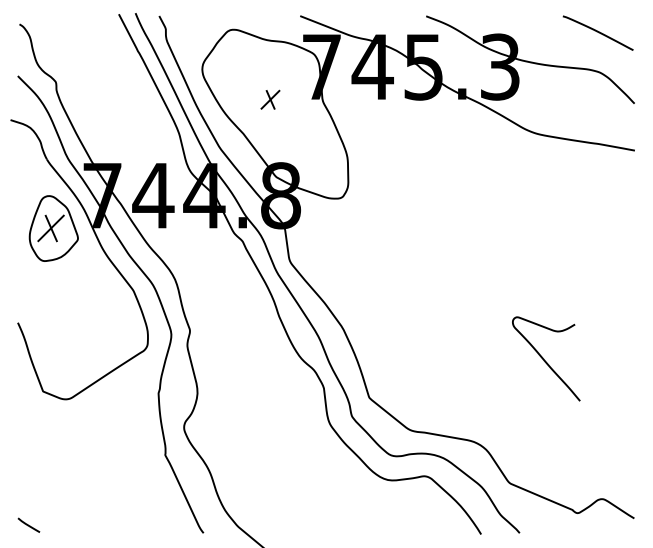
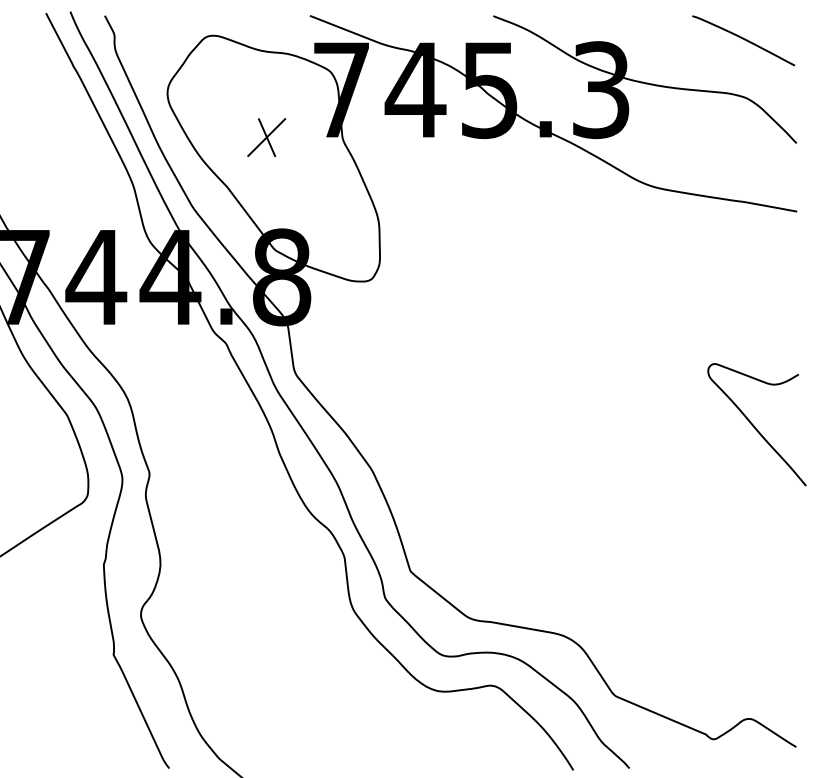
part: (270, 99) -> (266, 137), size x1.43
curve: (544, 359) -> (754, 425), moved

